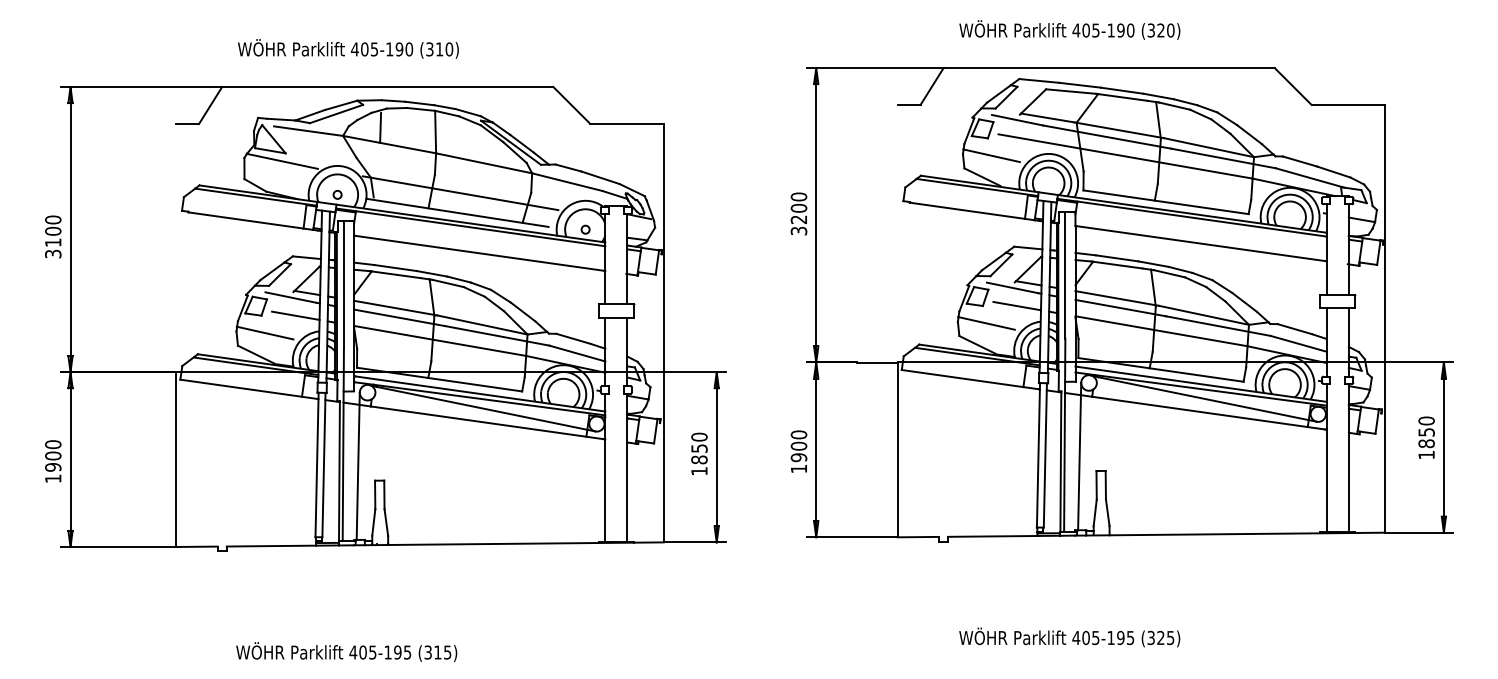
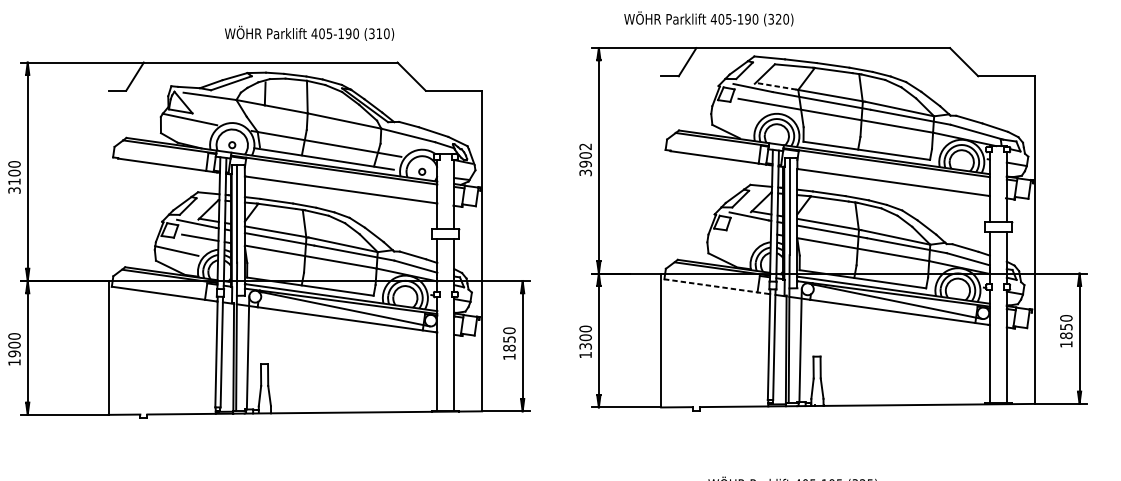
text: (1069, 29) -> (708, 18), moved
text: (348, 48) -> (309, 33), moved
line: (1047, 117) -> (775, 85), solid -> dashed
line: (991, 155) -> (733, 115), removed
text: (798, 208) -> (585, 155), 3200 -> 3902
line: (1017, 305) -> (753, 229), removed
line: (986, 323) -> (729, 243), removed
line: (969, 379) -> (716, 286), solid -> dashed
text: (798, 457) -> (585, 346), 1900 -> 1300

